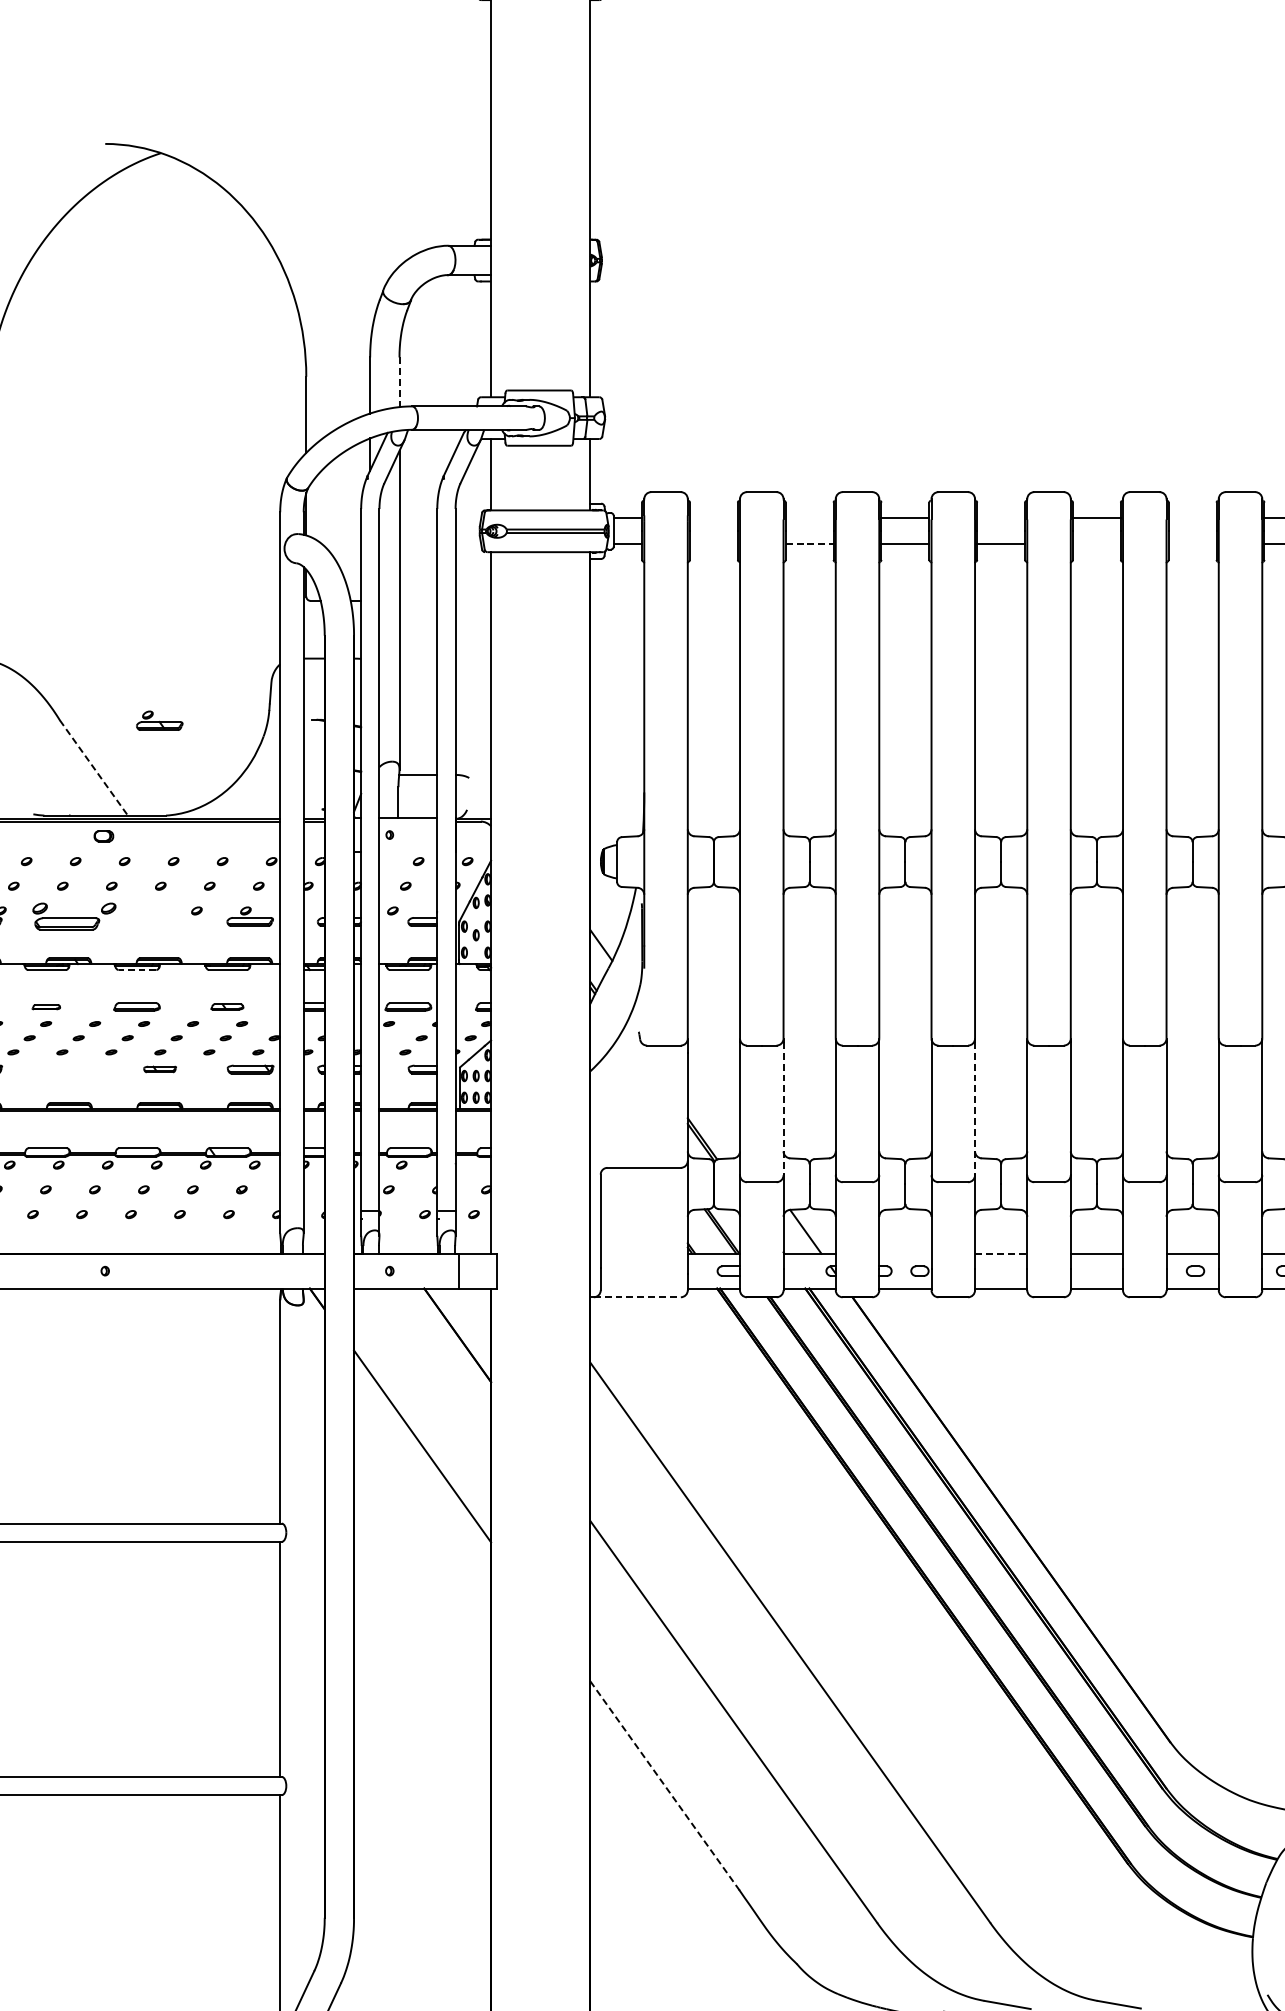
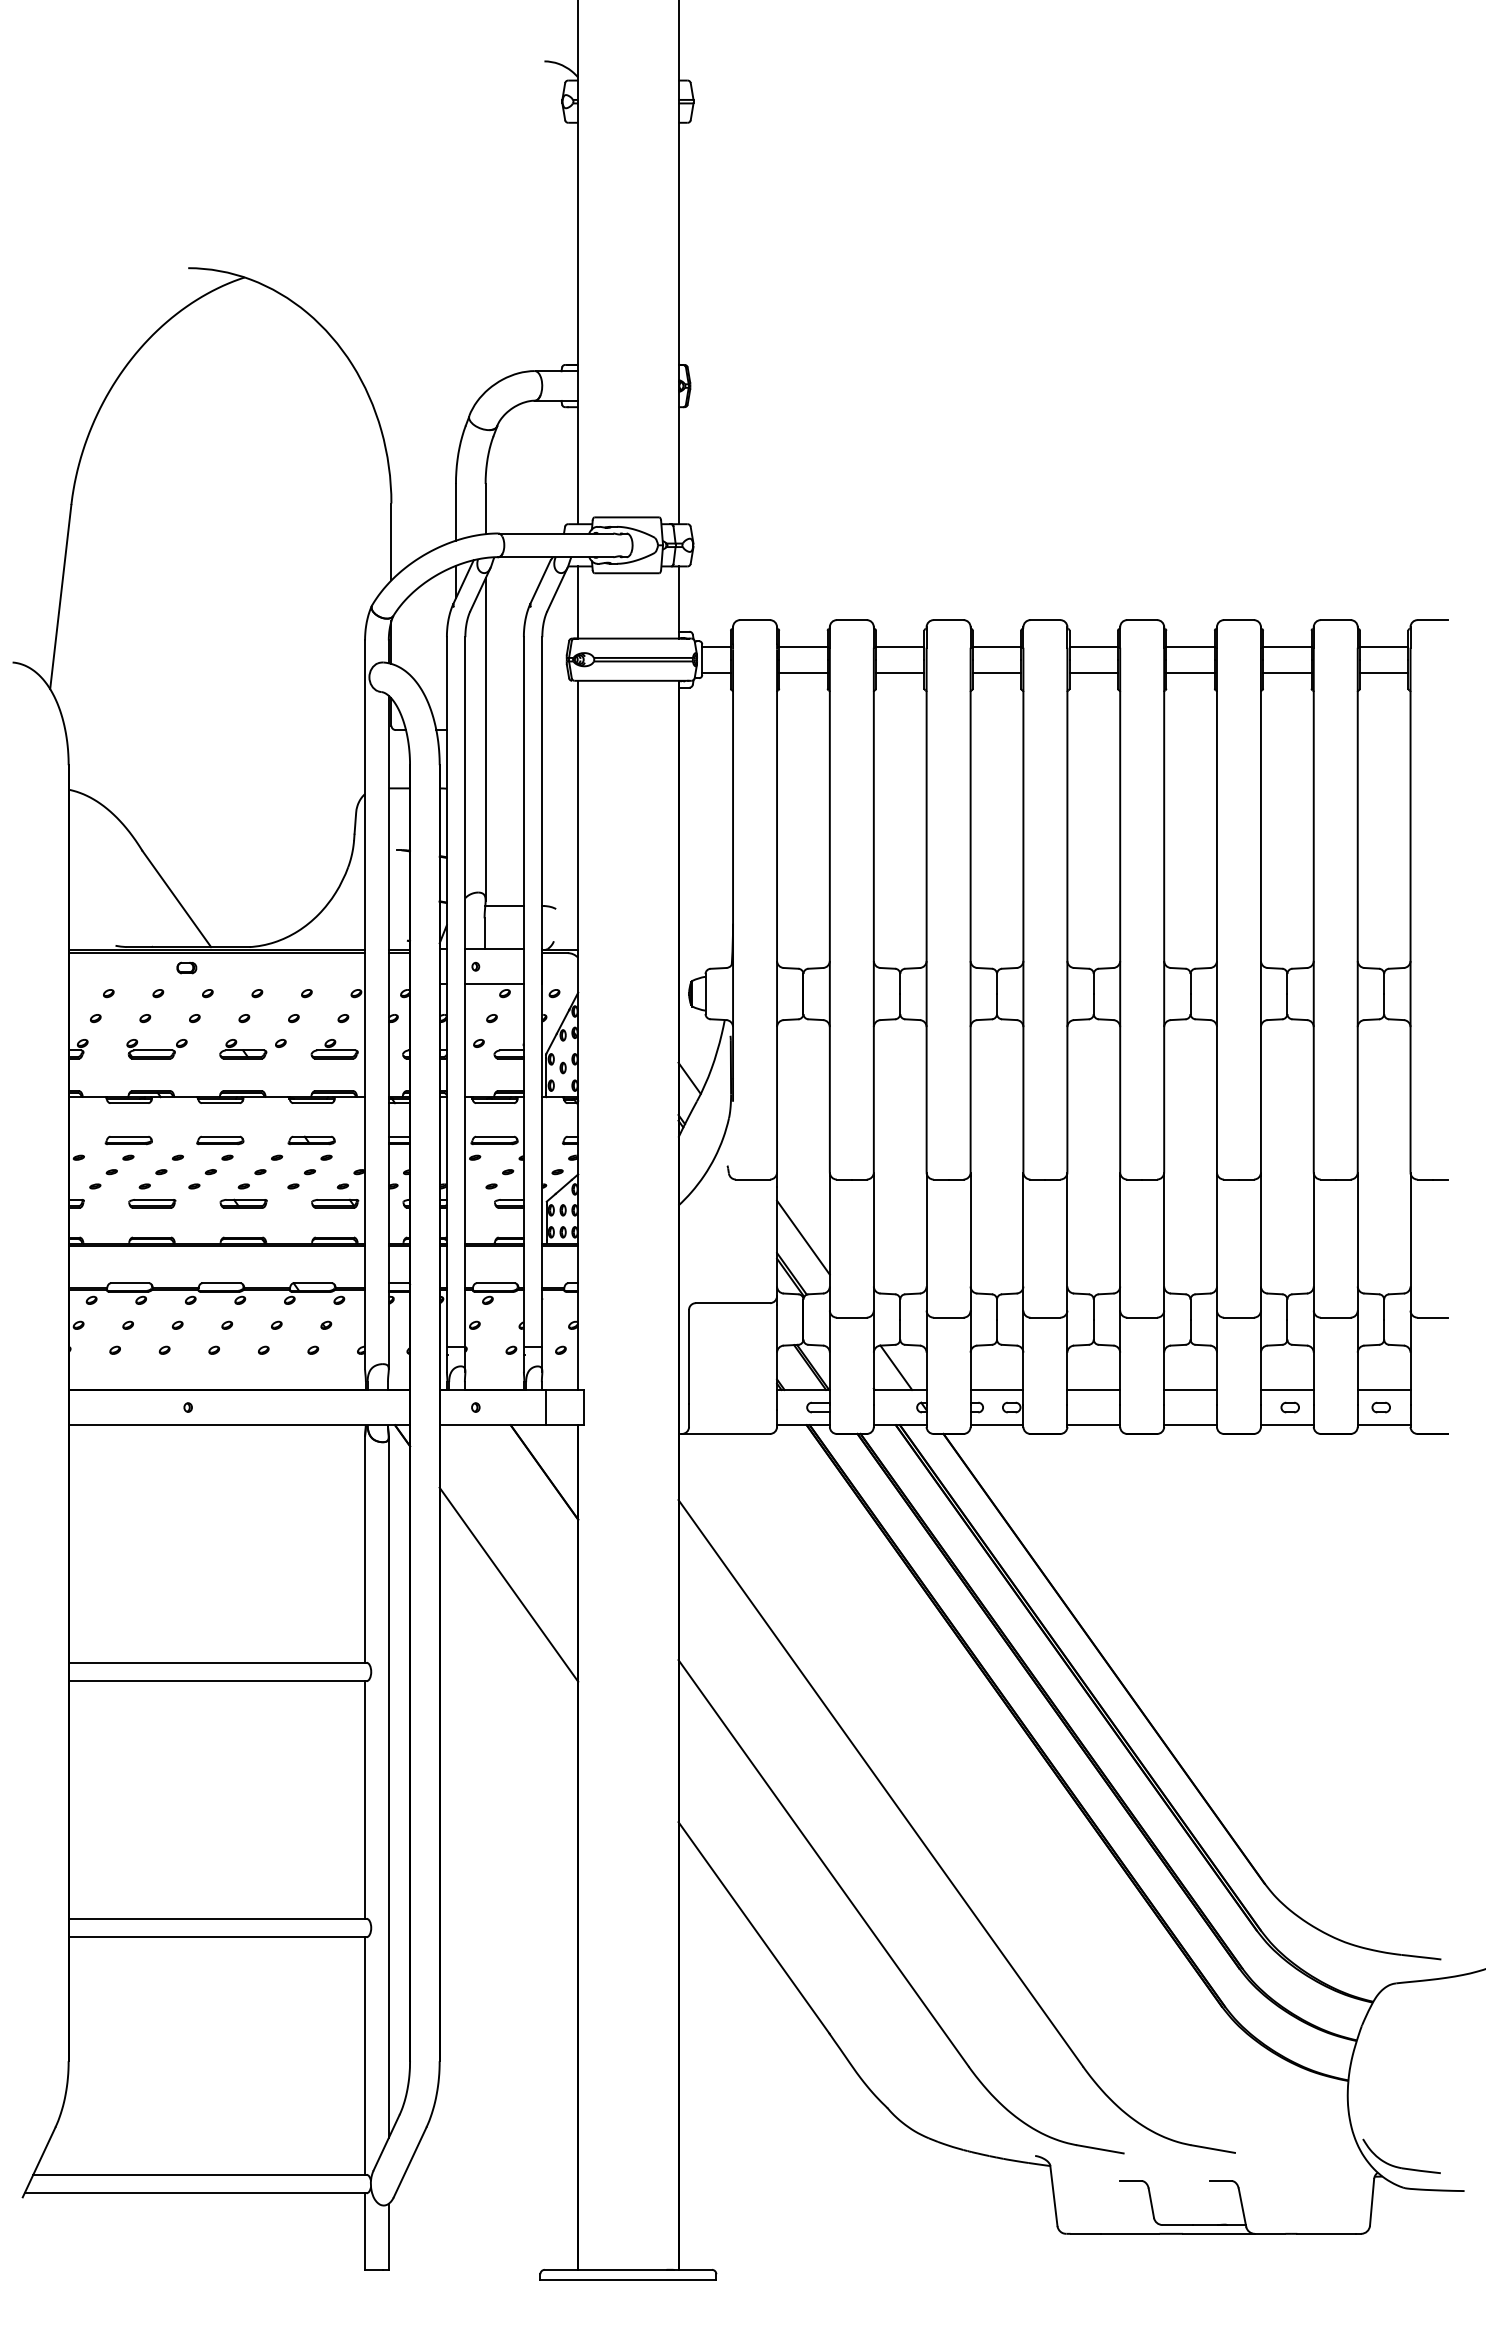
line: (399, 382) -> (485, 509), dashed -> solid
line: (713, 518) -> (803, 646), added
line: (809, 518) -> (900, 646), added
line: (1000, 518) -> (1093, 646), added
line: (1192, 518) -> (1287, 646), added
line: (713, 543) -> (803, 672), added
line: (809, 543) -> (900, 672), dashed -> solid
line: (1096, 543) -> (1190, 672), added
line: (1192, 543) -> (1287, 672), added
part: (159, 721) -> (243, 1049), moved
line: (94, 768) -> (177, 899), dashed -> solid
line: (408, 852) -> (494, 984), added
part: (73, 916) -> (156, 1049), size x0.71
line: (137, 970) -> (220, 1103), dashed -> solid
part: (46, 1006) -> (128, 1140), size x1.67
part: (227, 1006) -> (311, 1140), size x1.43
part: (69, 1069) -> (152, 1203), added
part: (159, 1069) -> (243, 1203), size x1.43
line: (713, 1102) -> (803, 1237), added
line: (783, 1108) -> (873, 1243), dashed -> solid
line: (975, 1108) -> (1067, 1243), dashed -> solid
line: (904, 1253) -> (996, 1389), added
line: (1001, 1253) -> (1094, 1389), dashed -> solid
line: (637, 1296) -> (726, 1433), dashed -> solid
line: (303, 1647) -> (388, 1787), added
line: (665, 1786) -> (754, 1928), dashed -> solid

